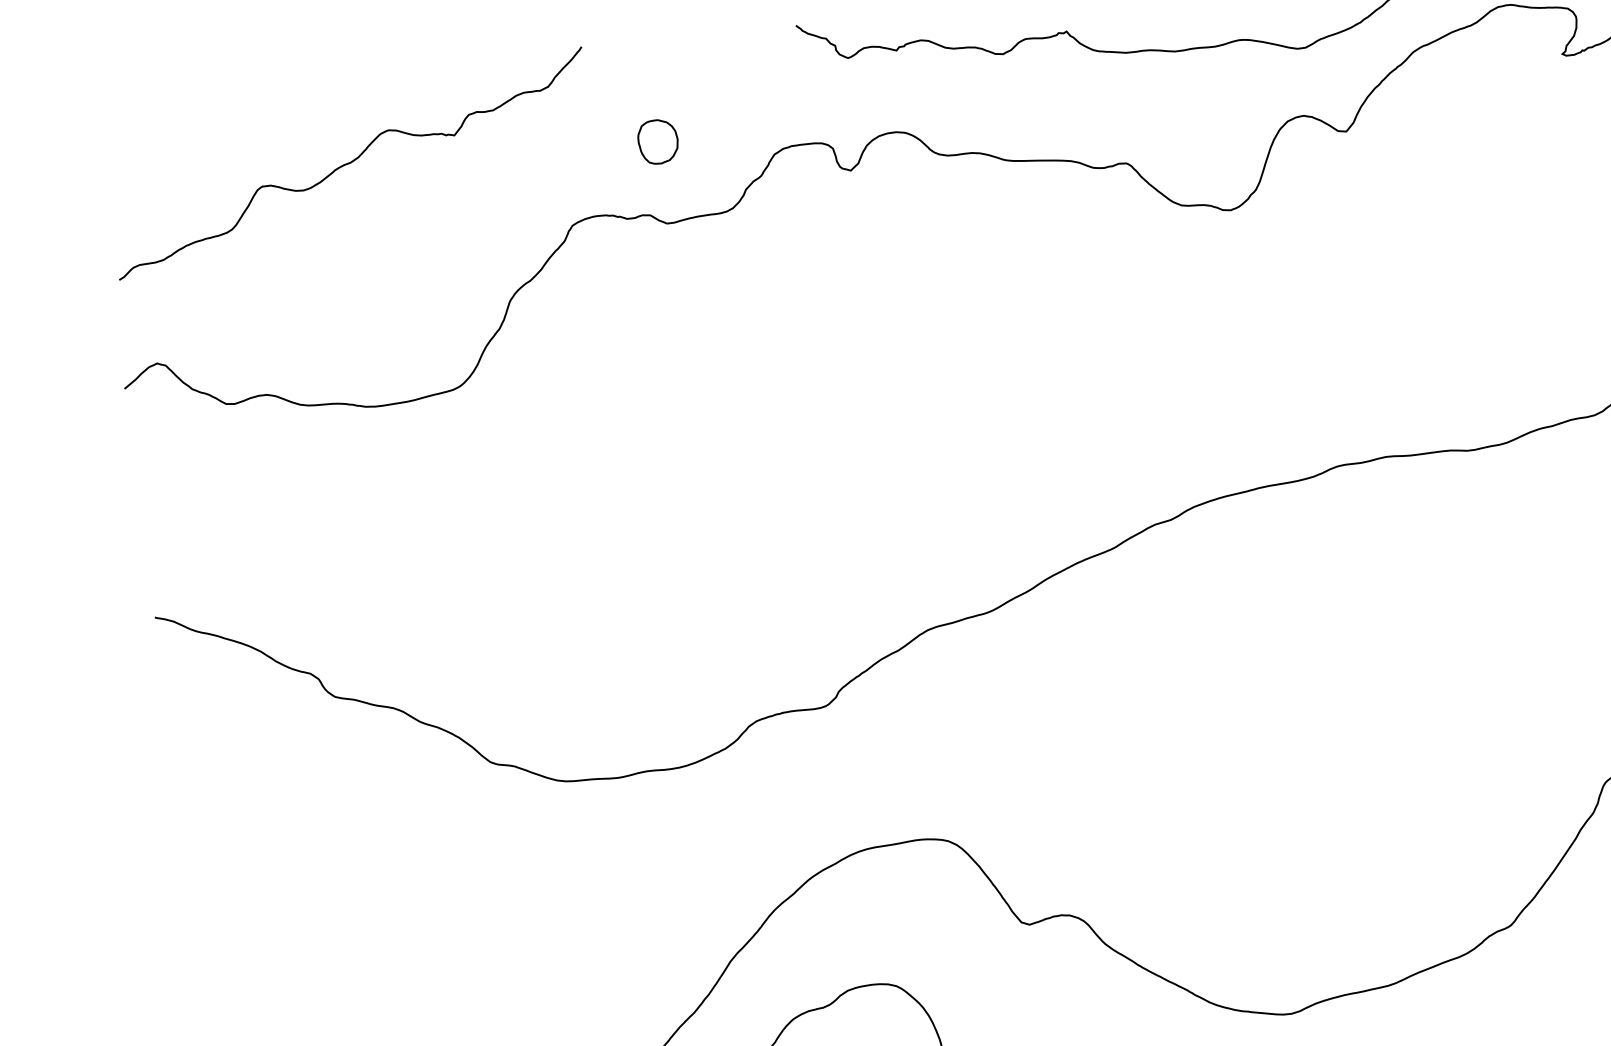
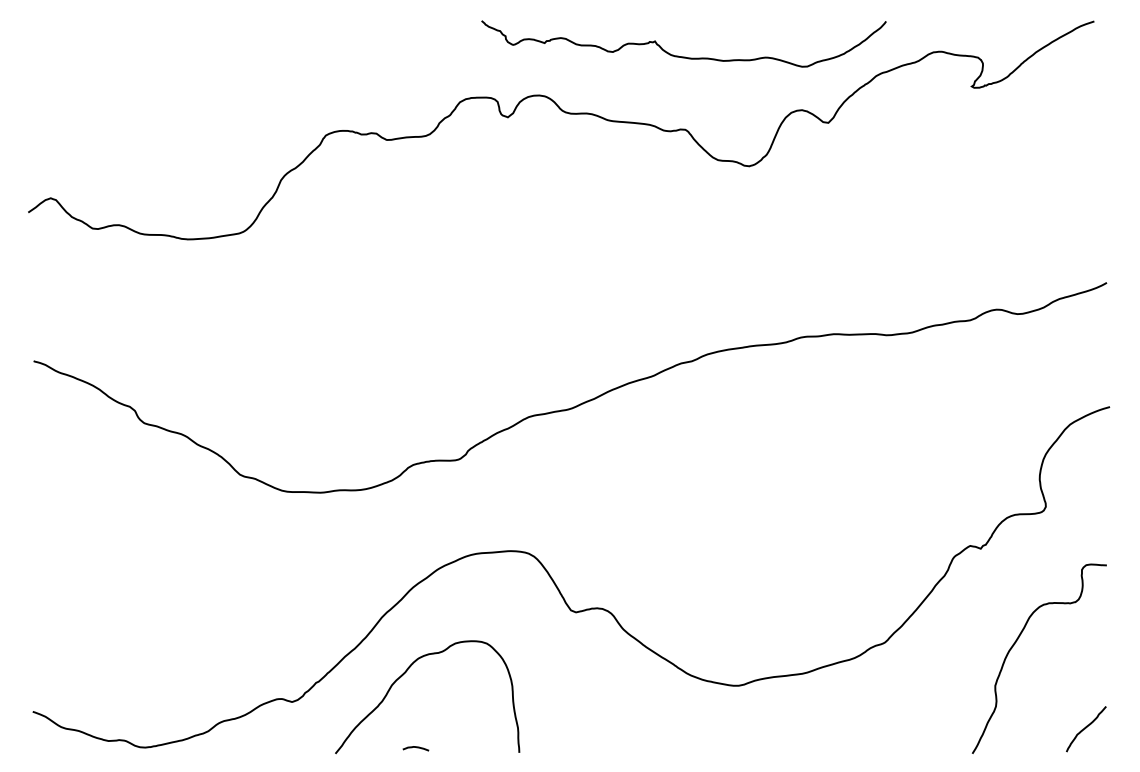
part: (657, 141) -> (385, 86), removed
curve: (350, 162) -> (187, 81), removed

